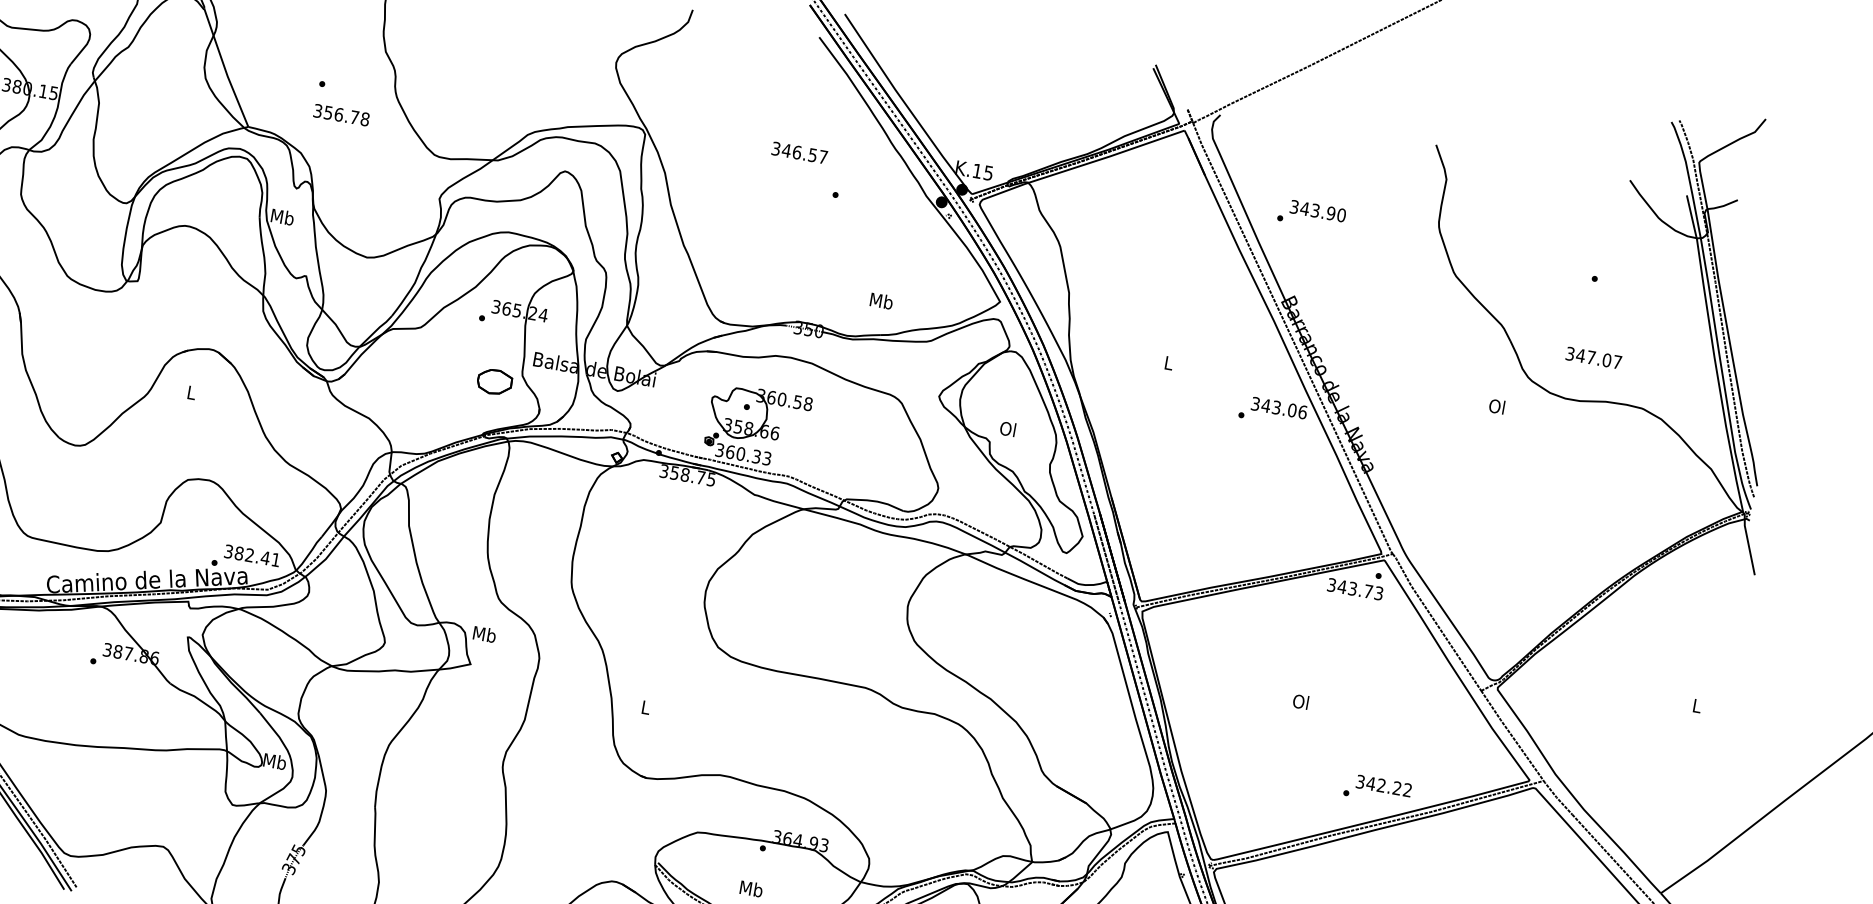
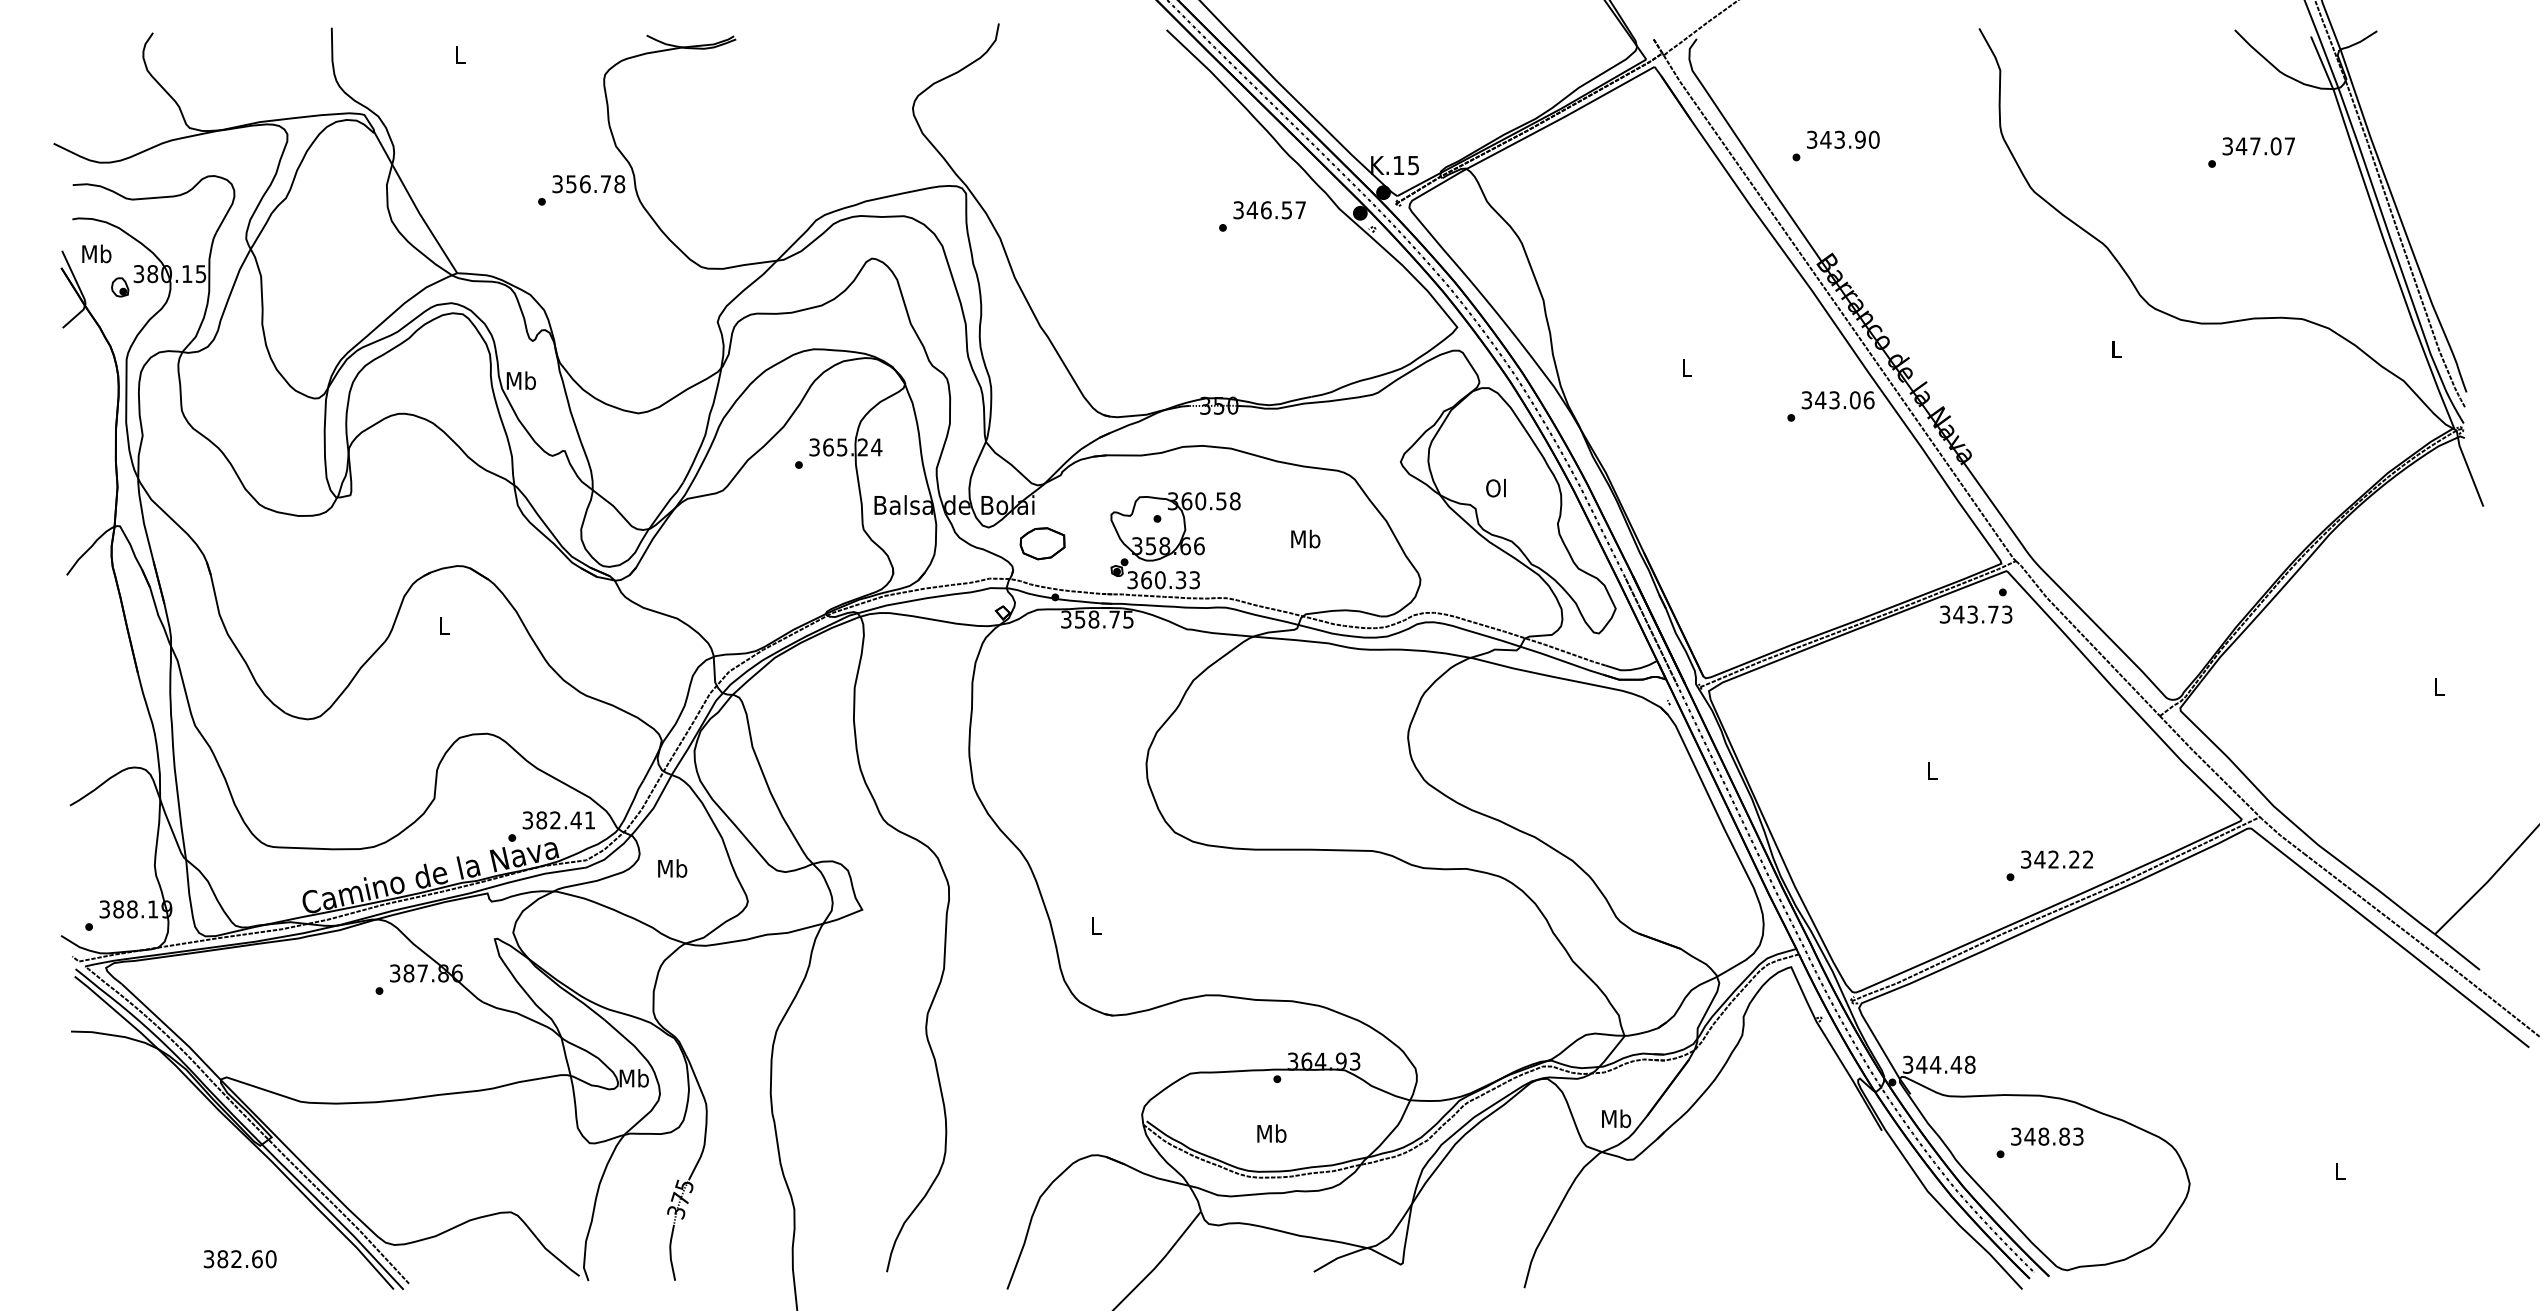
text: (341, 115) -> (588, 184), moved
text: (799, 153) -> (1269, 210), moved
text: (881, 300) -> (1305, 538), moved
text: (1593, 358) -> (2258, 146), moved
part: (494, 381) -> (1042, 543), moved
text: (1496, 406) -> (2115, 349), Ol -> L
text: (484, 634) -> (672, 868), moved
text: (1300, 701) -> (1931, 770), Ol -> L

